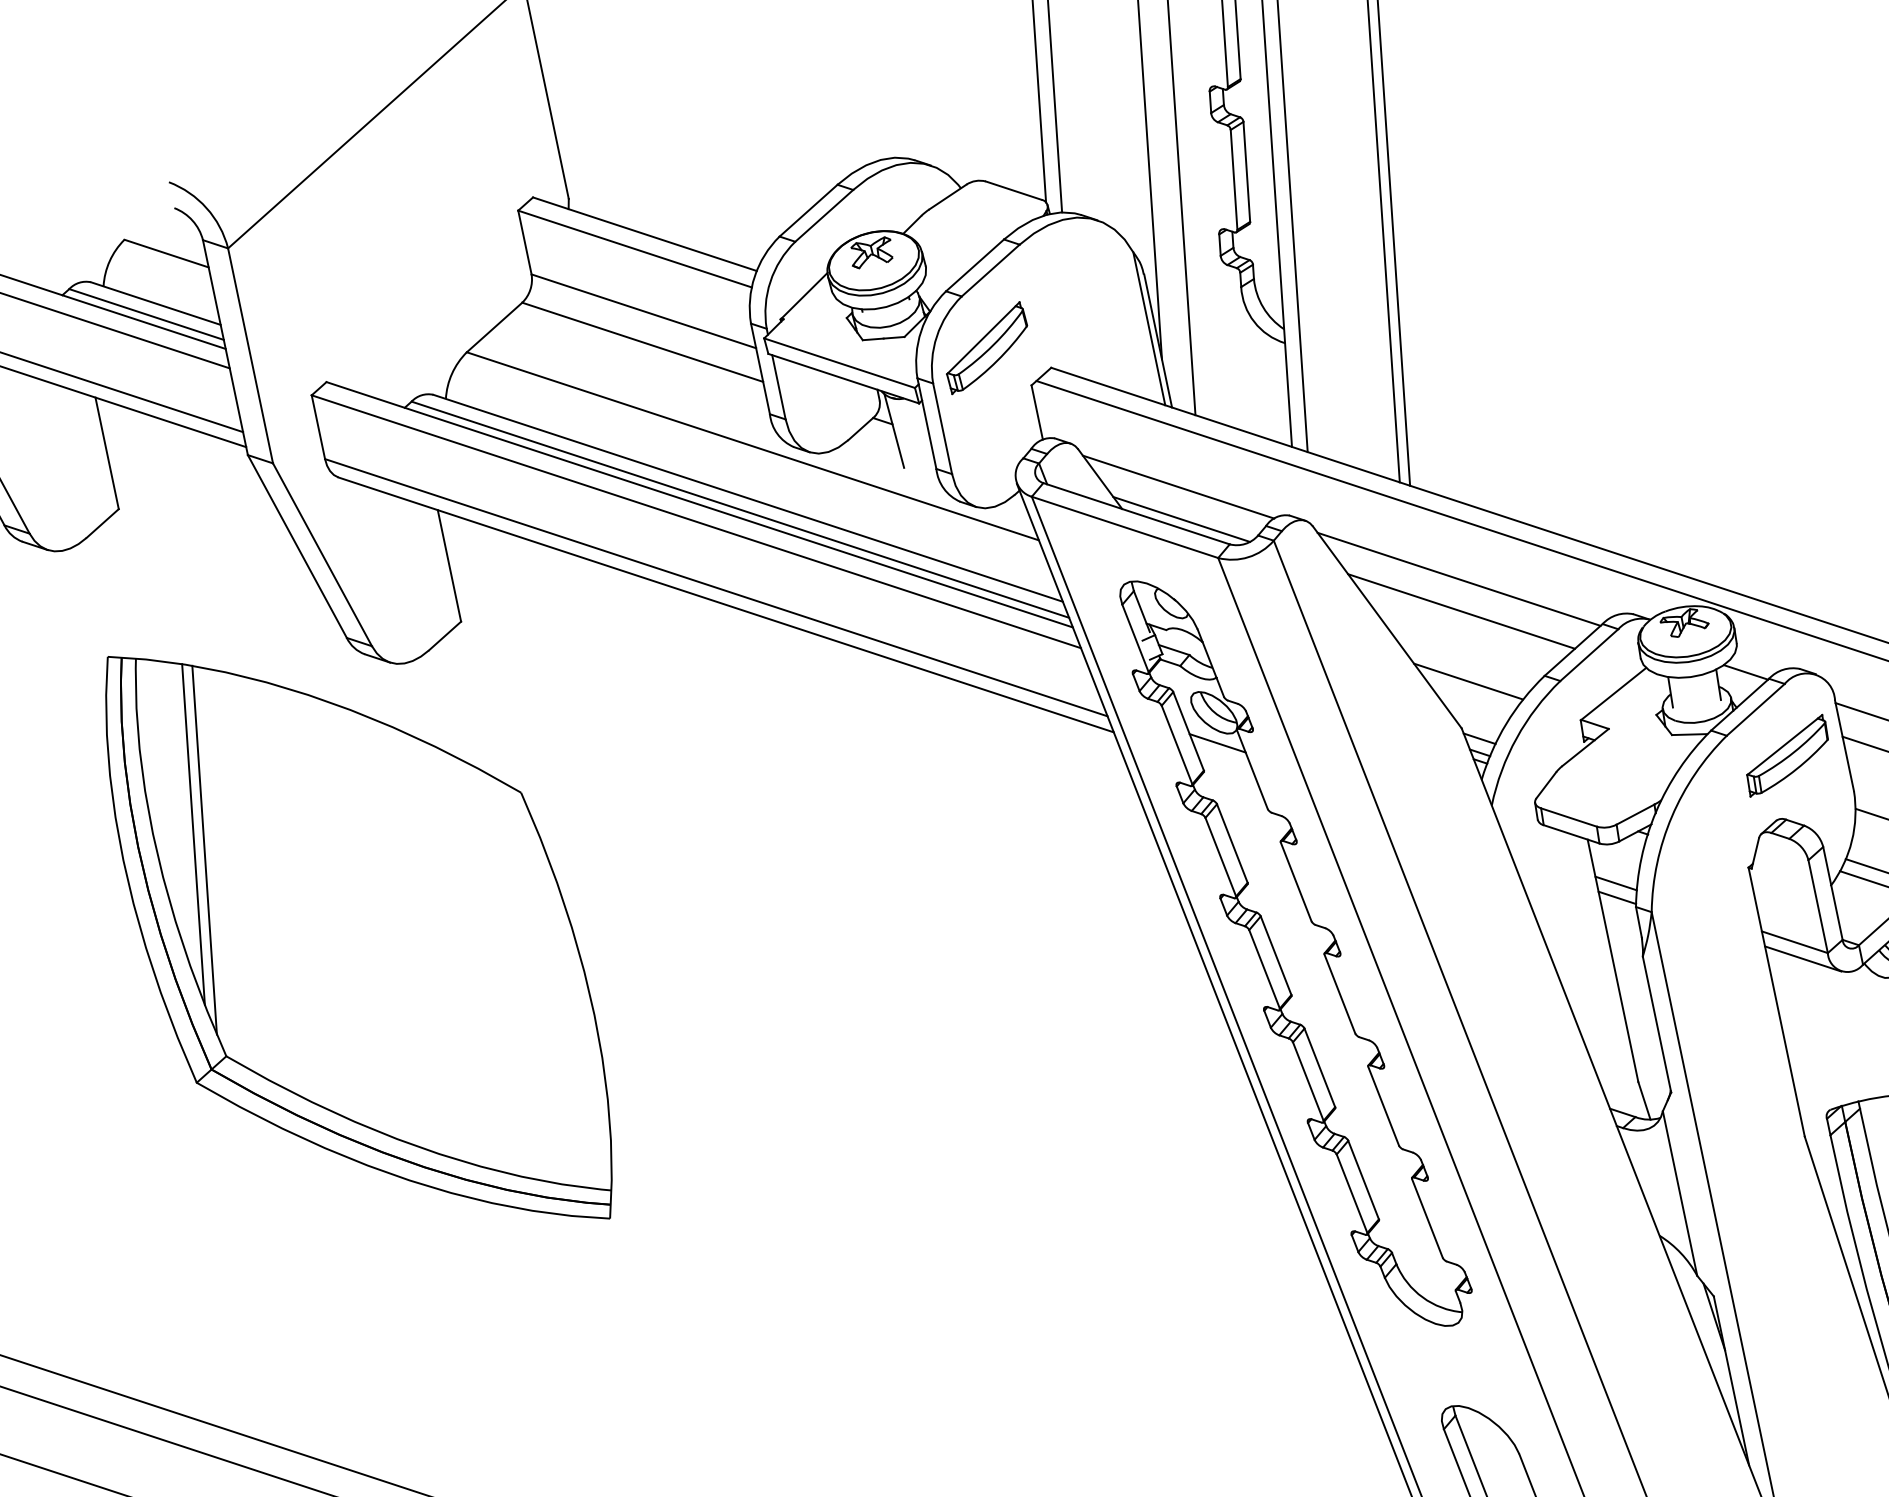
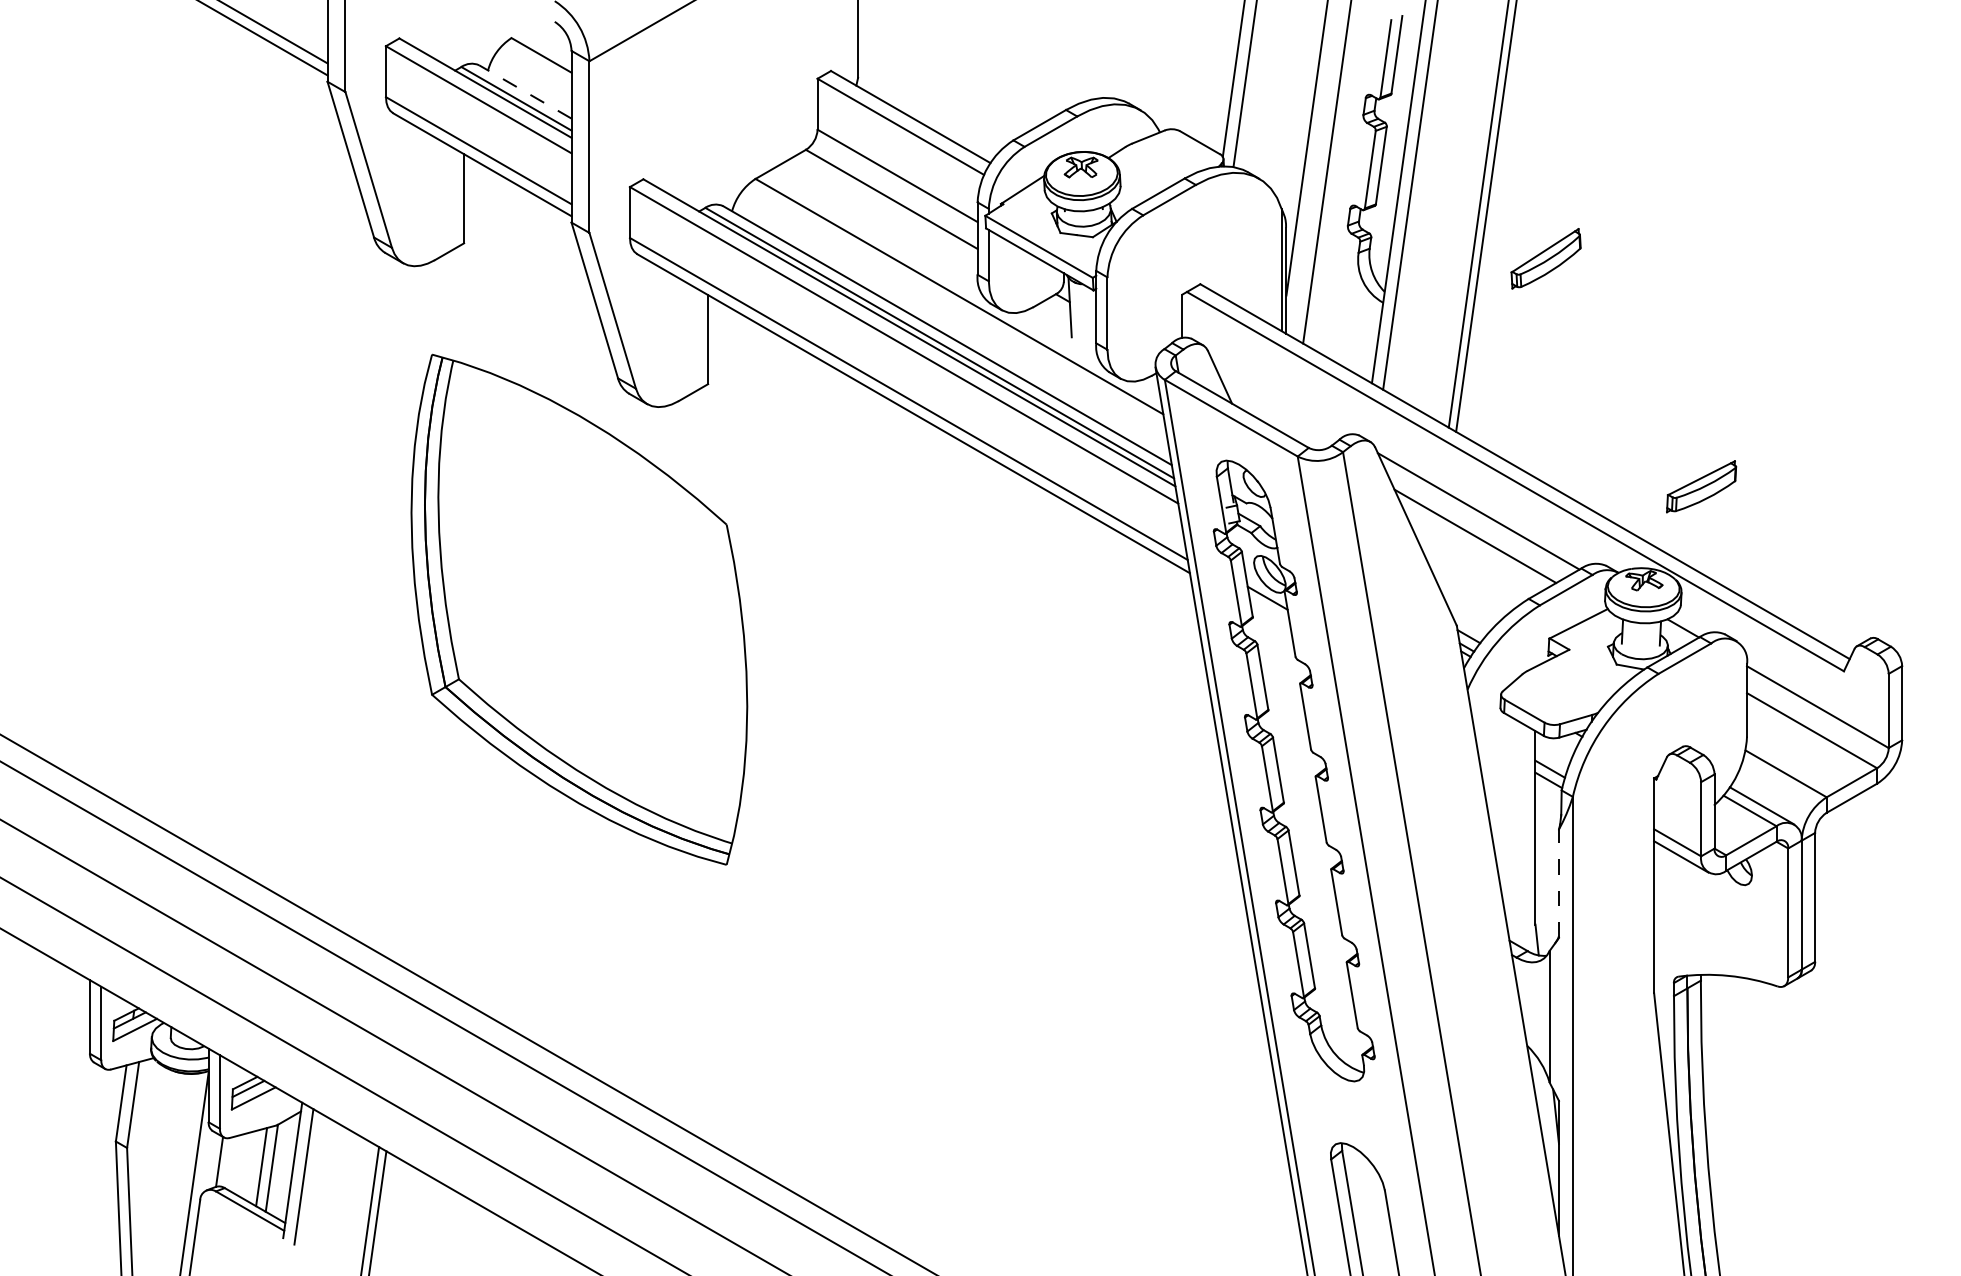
line: (154, 303) -> (524, 91), solid -> dashed
part: (985, 347) -> (1545, 258), moved
line: (1178, 486) -> (1278, 395), removed
line: (1181, 519) -> (1275, 421), removed
line: (1468, 680) -> (1469, 590), removed
part: (1787, 755) -> (1701, 486), moved
line: (192, 834) -> (468, 504), removed
line: (205, 850) -> (475, 518), removed
line: (1656, 1024) -> (1558, 883), solid -> dashed

